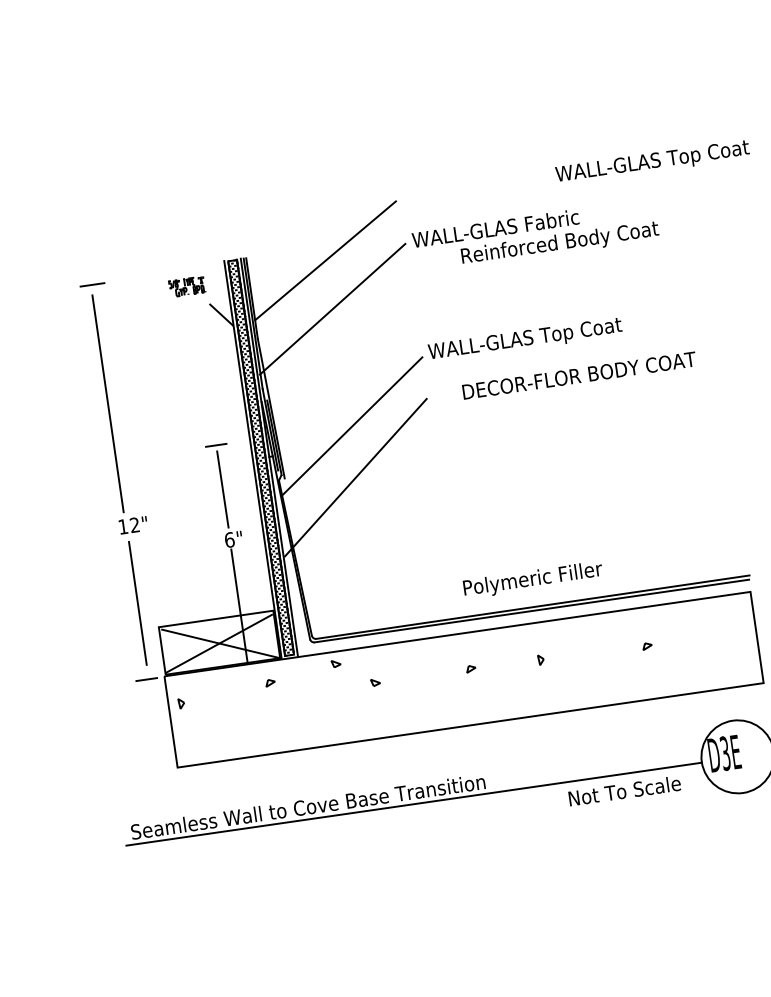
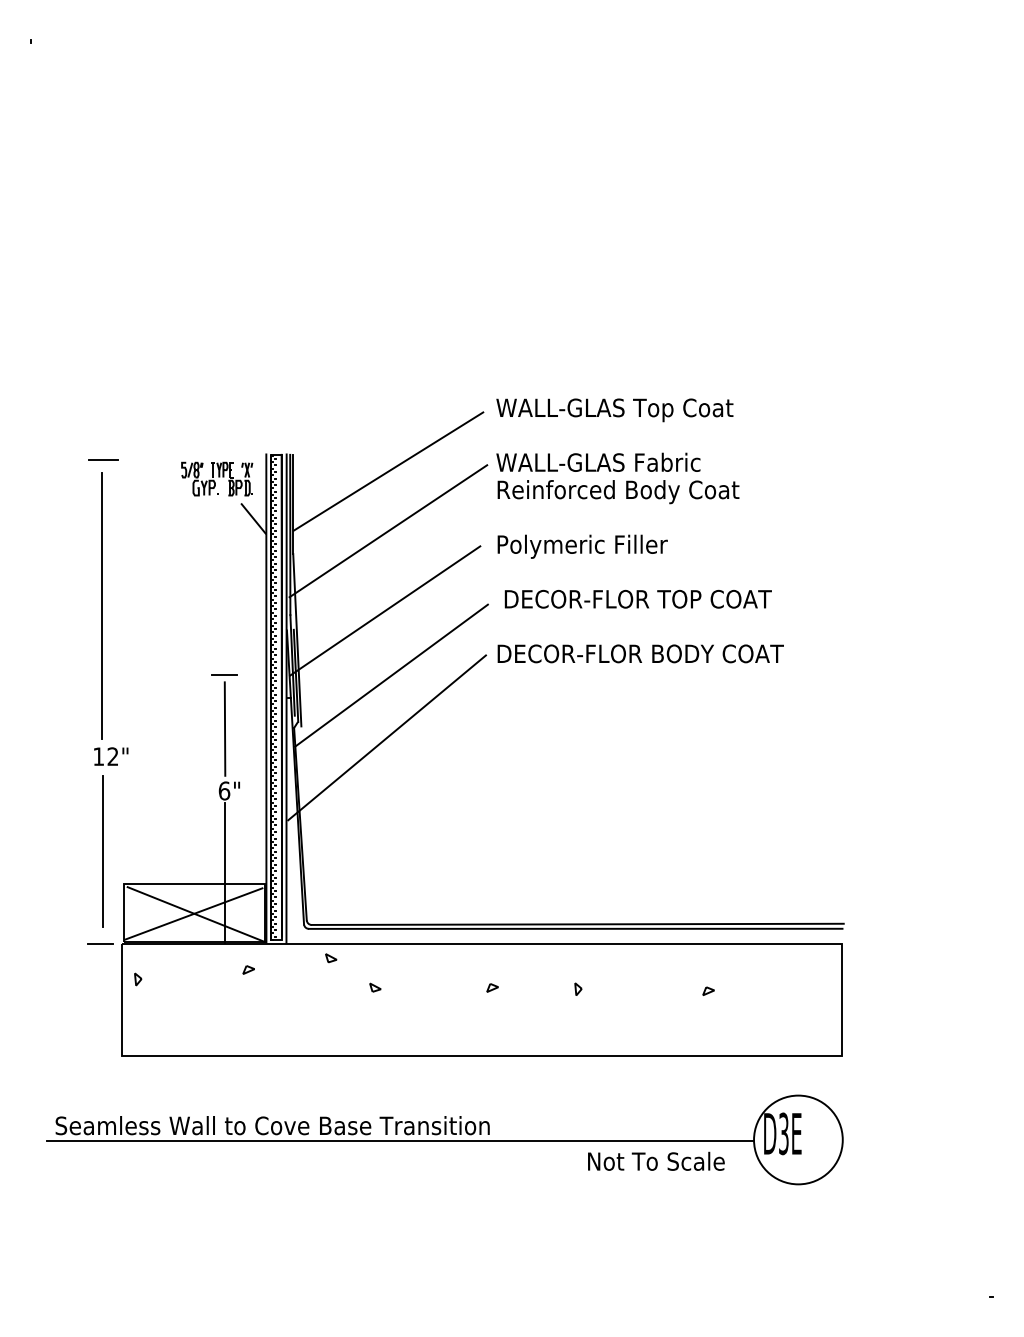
text: (652, 162) -> (614, 410), moved
text: (560, 244) -> (618, 492), moved
part: (187, 286) -> (217, 478), size x1.67
text: (540, 337) -> (633, 601), WALL-GLAS Top Coat -> DECOR-FLOR TOP COAT
line: (339, 374) -> (385, 610), added
text: (579, 375) -> (640, 653), moved
text: (532, 579) -> (582, 546), moved

